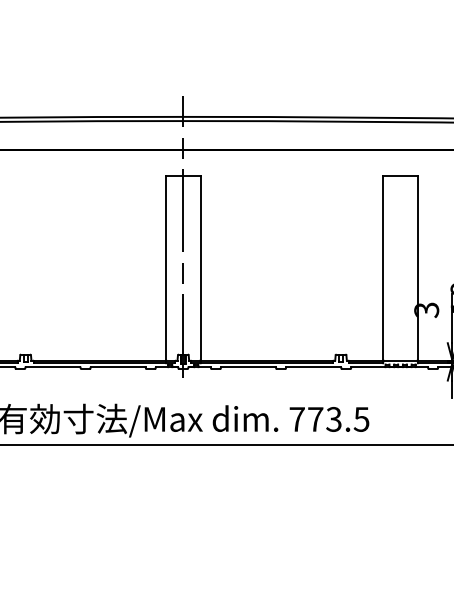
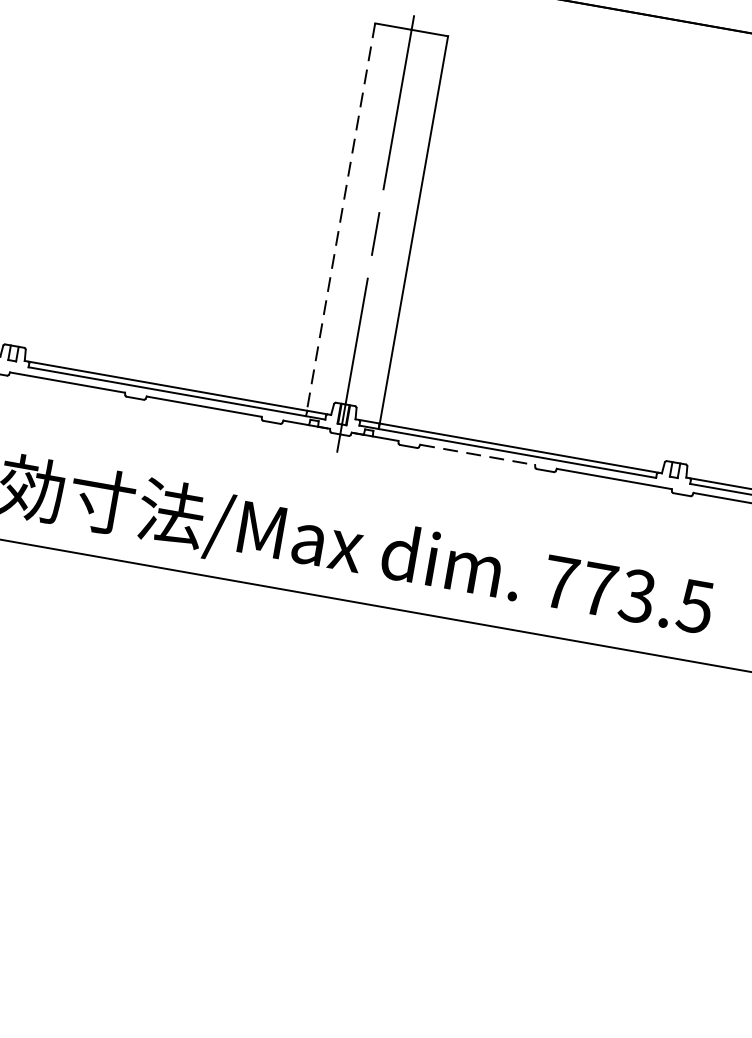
line: (165, 269) -> (339, 219), solid -> dashed
line: (249, 367) -> (479, 456), solid -> dashed

